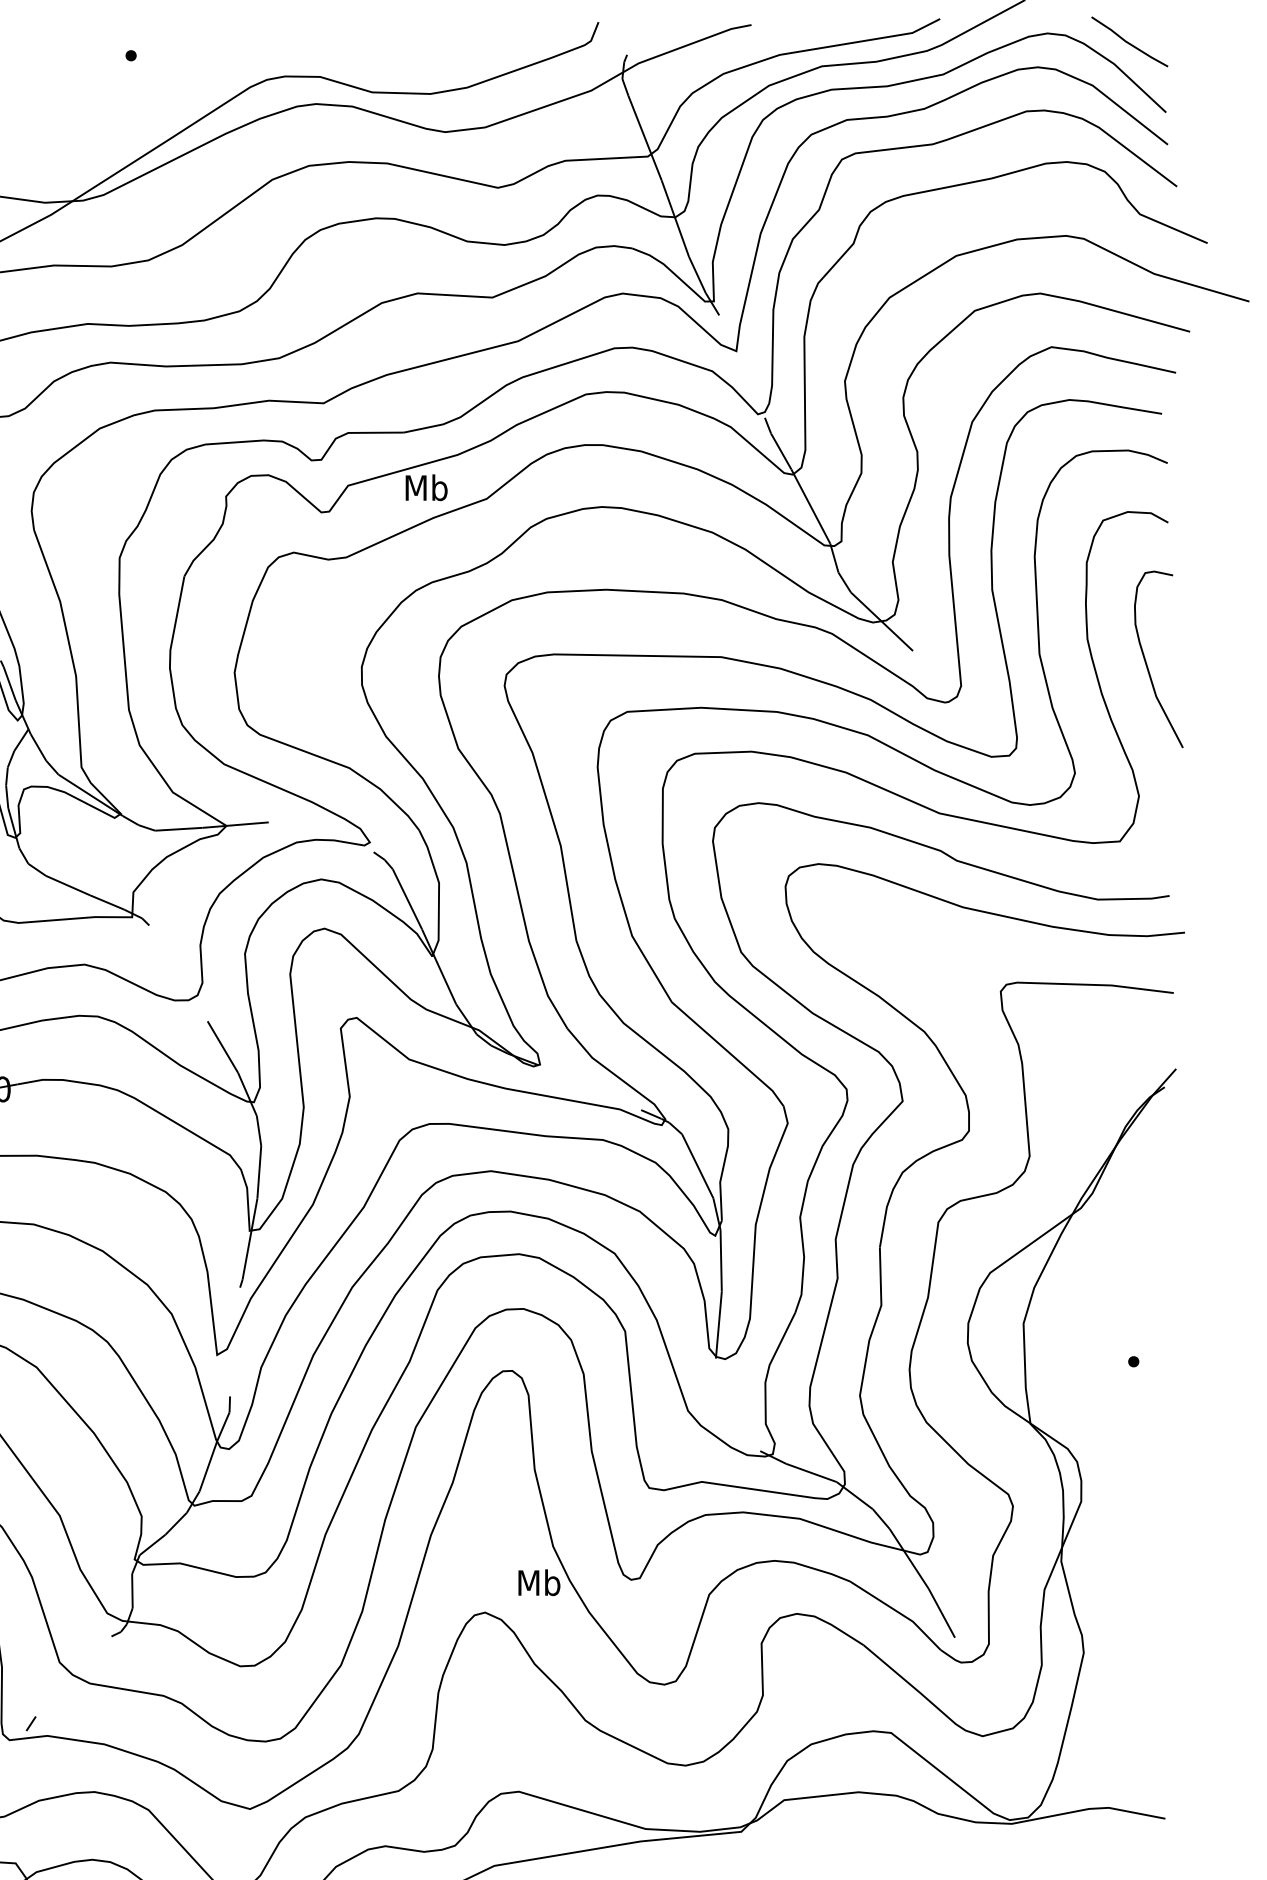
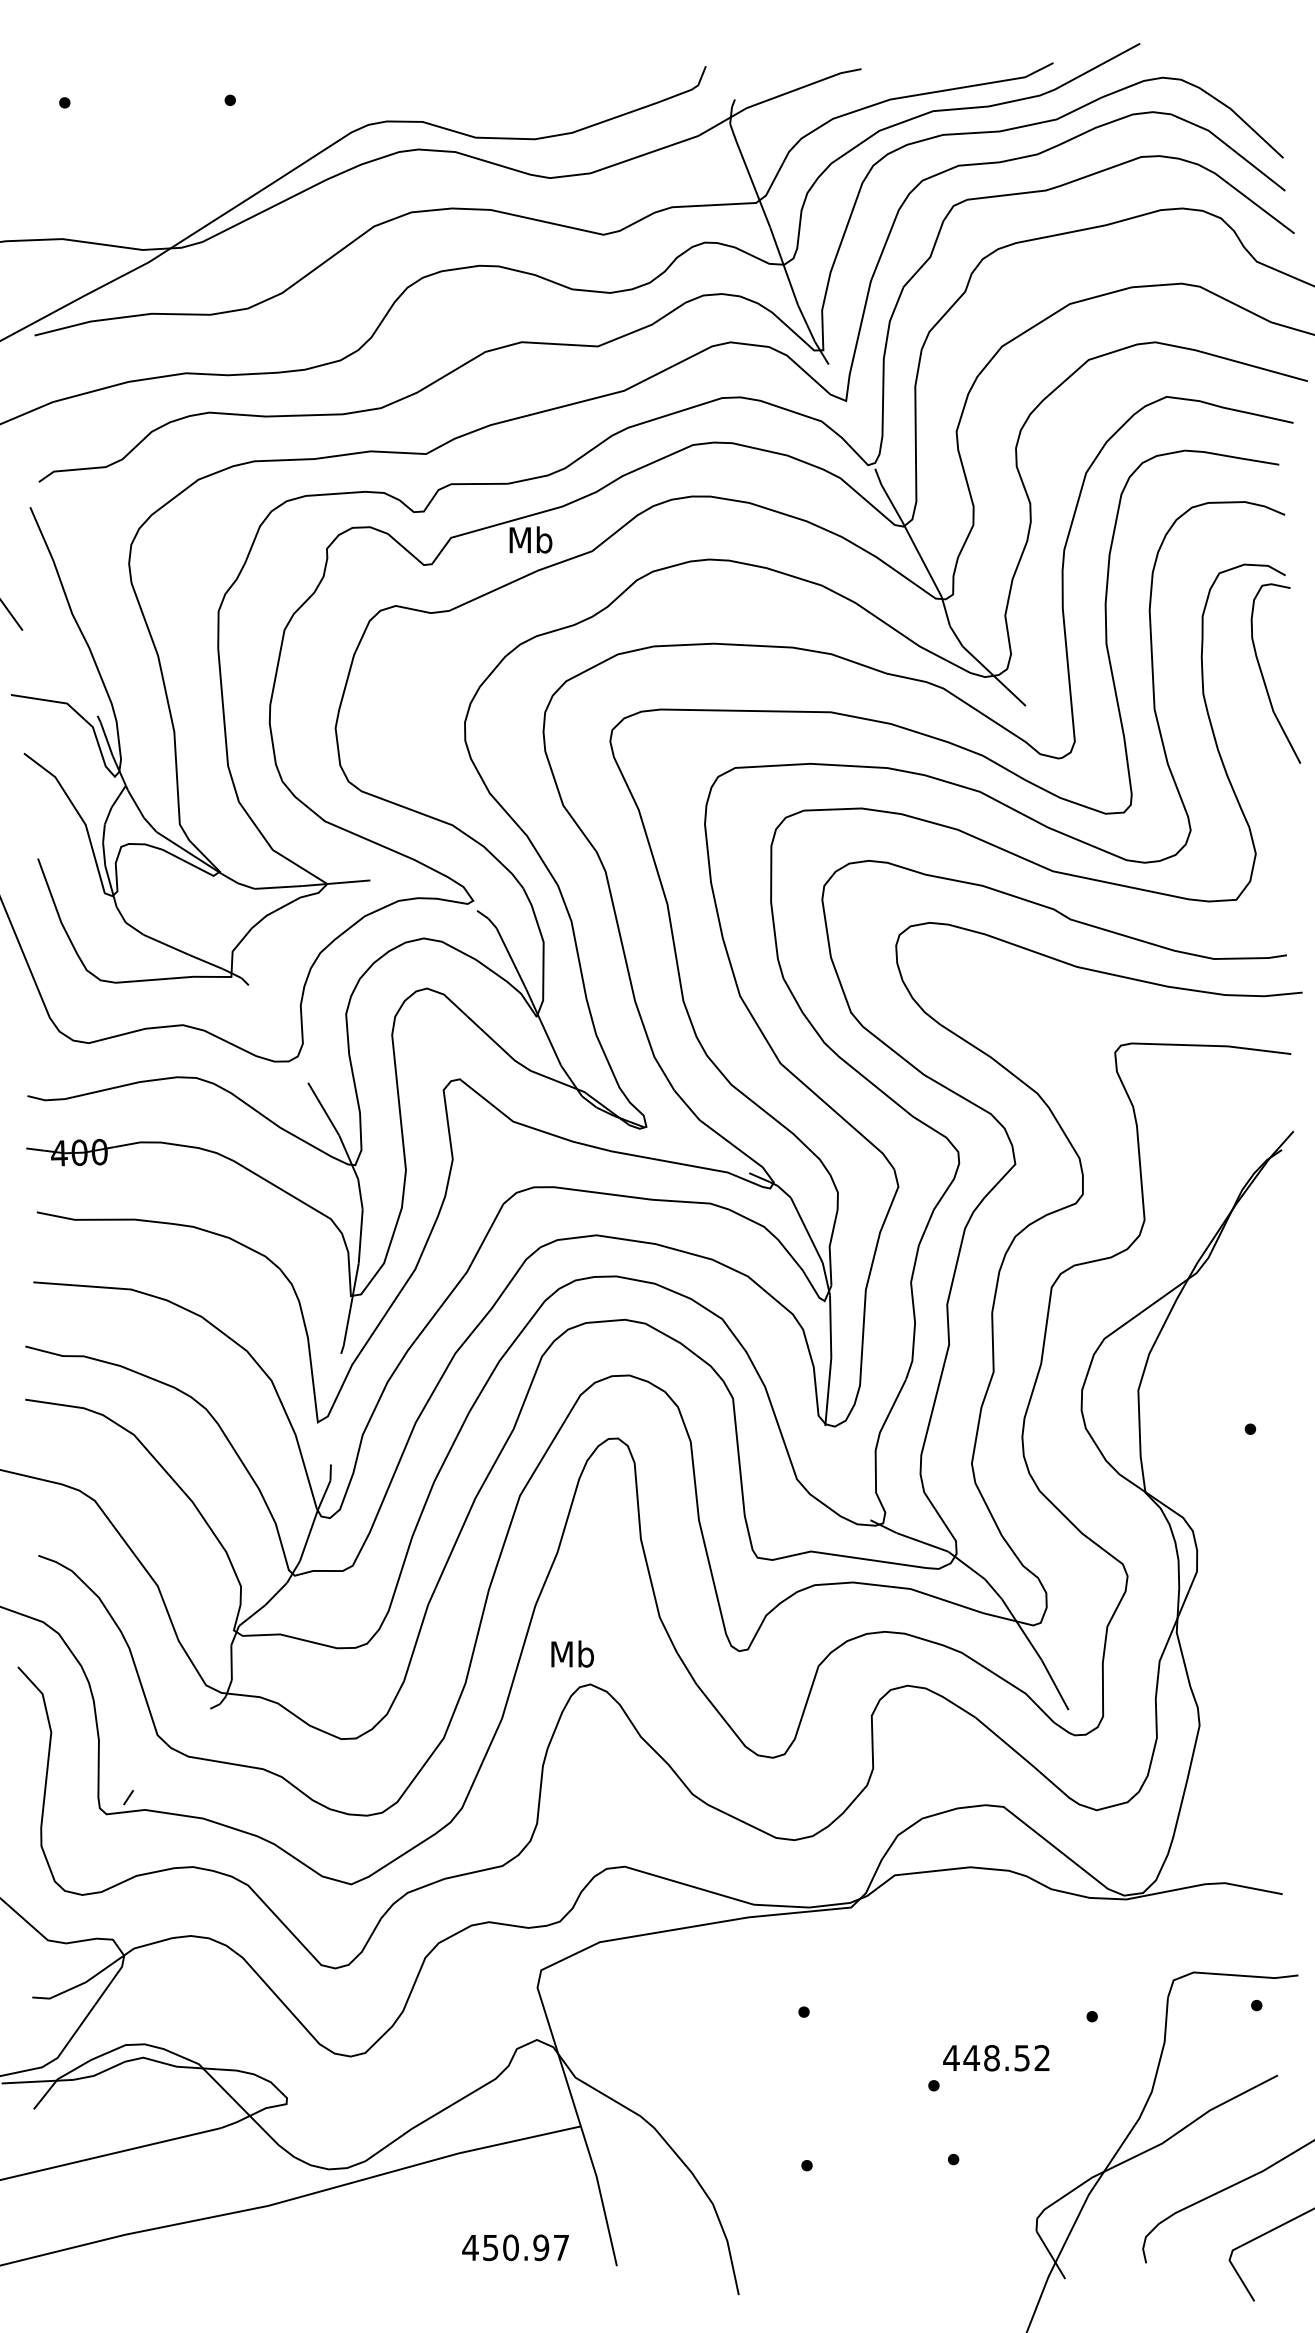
line: (1128, 42) -> (1245, 86), removed
curve: (1147, 664) -> (1264, 678), moved
text: (539, 1582) -> (572, 1653), moved

